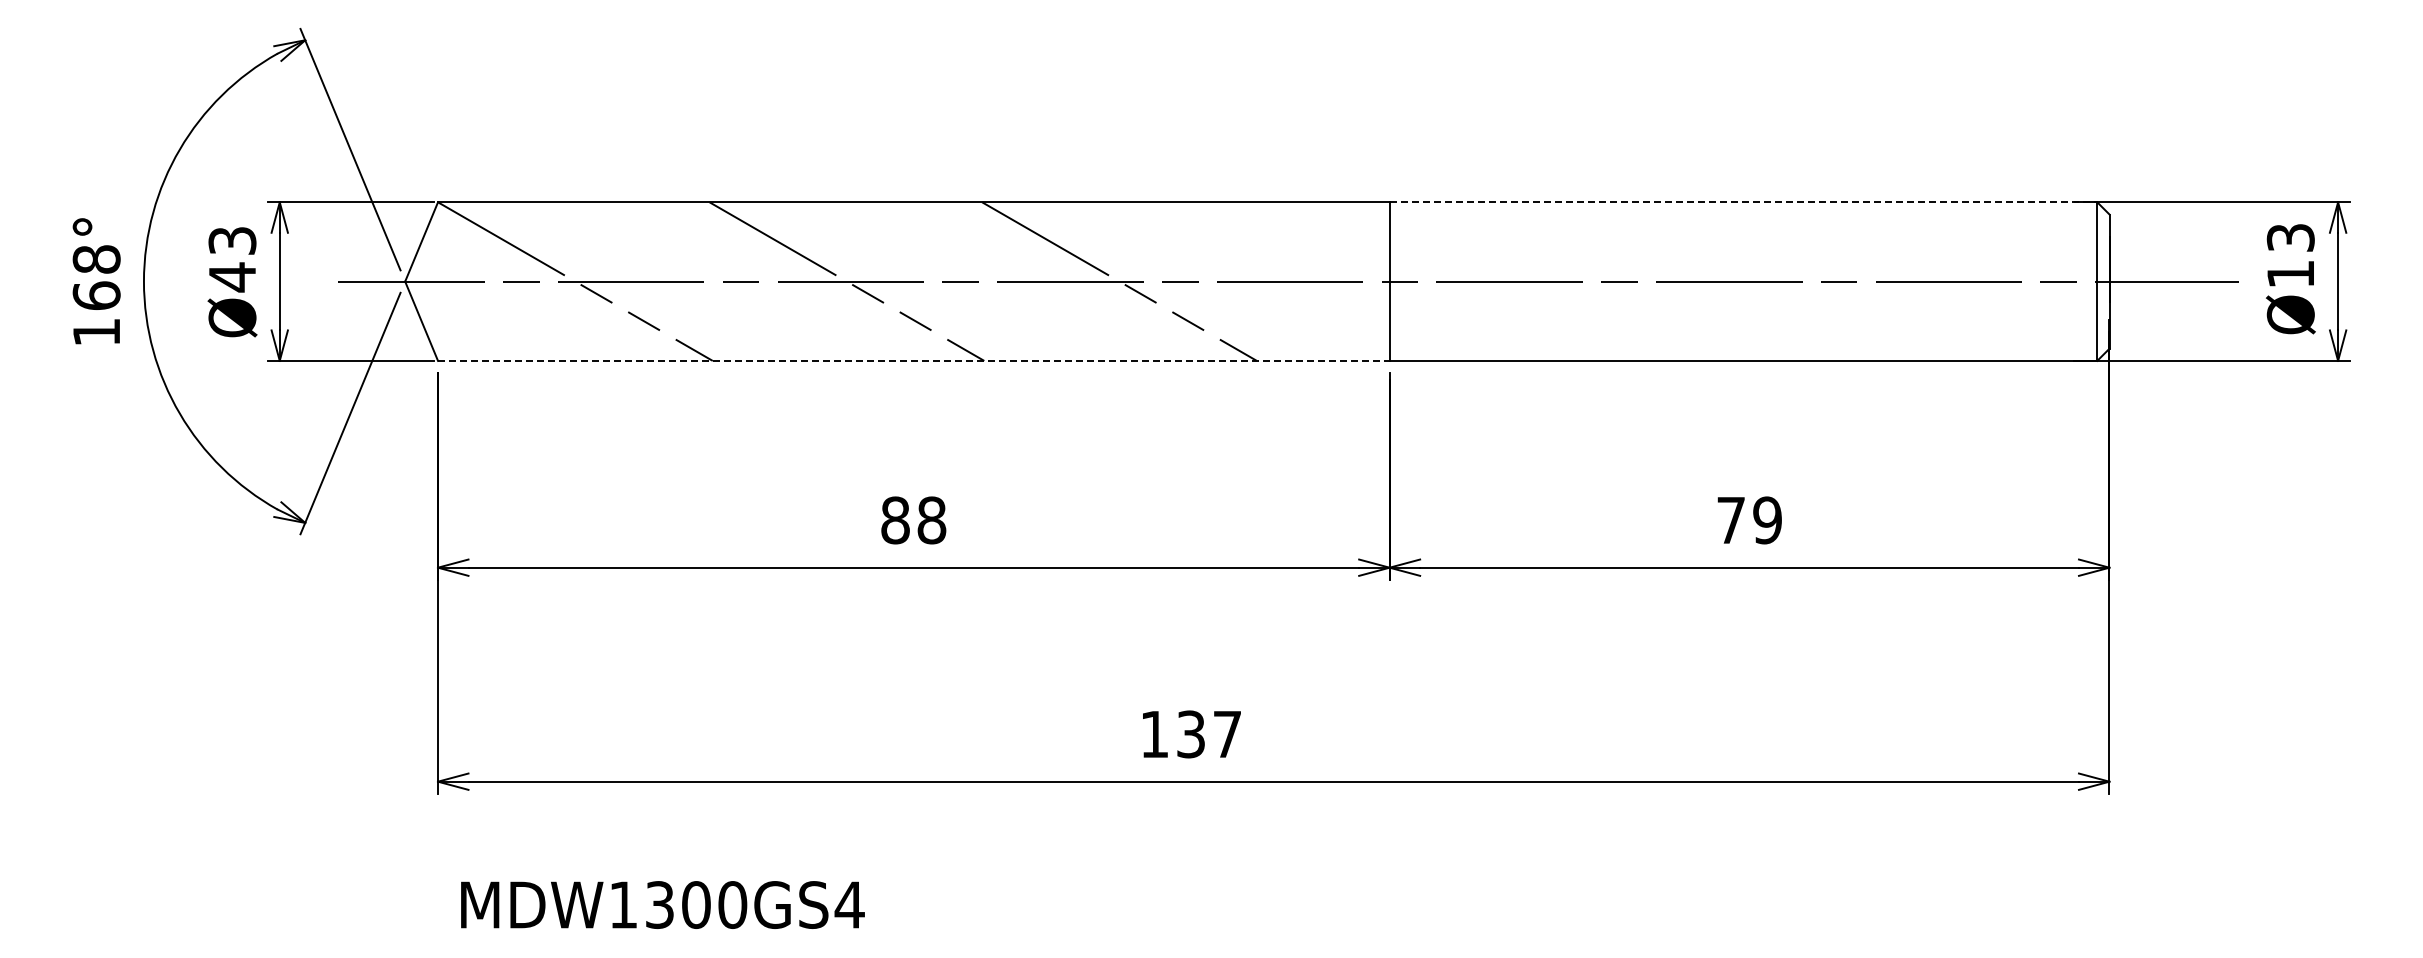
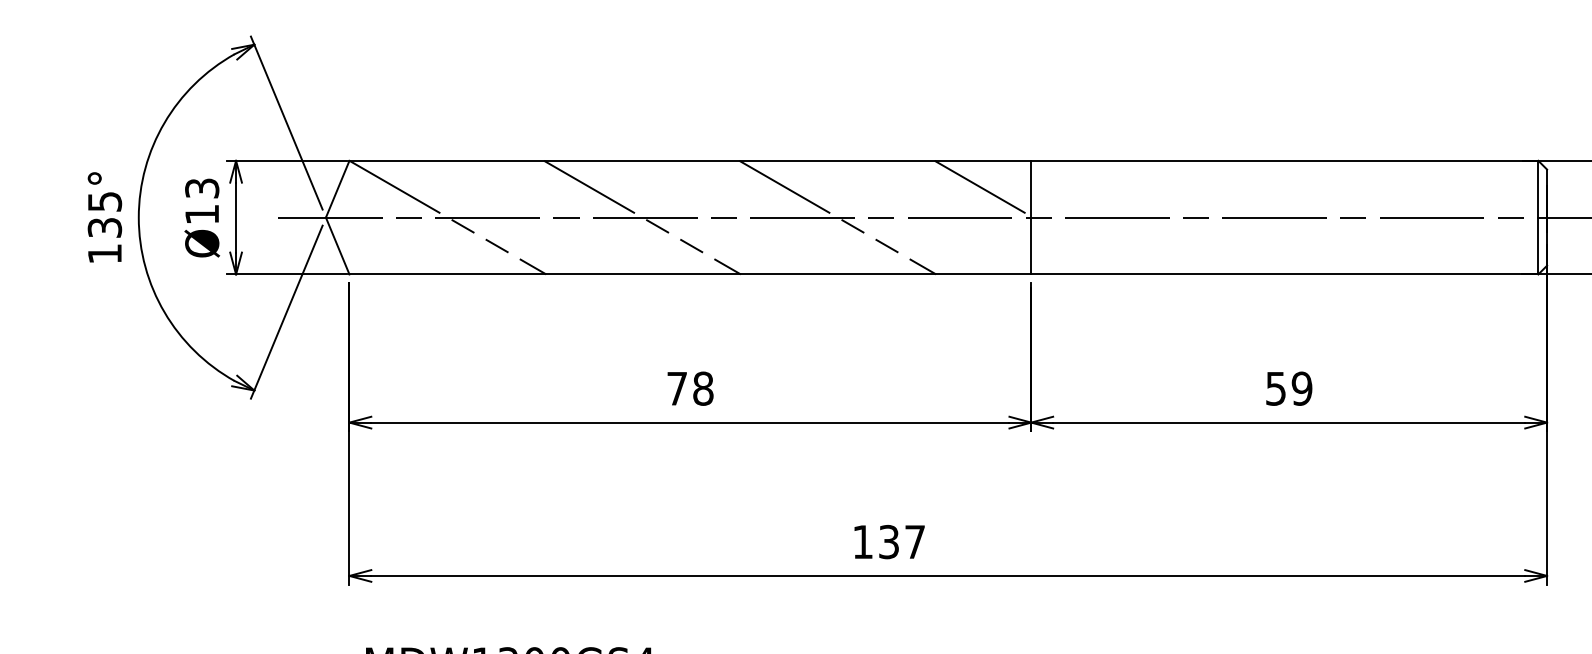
line: (1743, 202) -> (1284, 160), dashed -> solid
line: (1321, 241) -> (982, 188), added
text: (96, 277) -> (104, 214), 168° -> 135°
text: (232, 277) -> (202, 214), Ø43 -> Ø13
line: (913, 360) -> (690, 274), dashed -> solid
text: (895, 520) -> (677, 388), 88 -> 78
text: (1730, 520) -> (1275, 388), 79 -> 59

